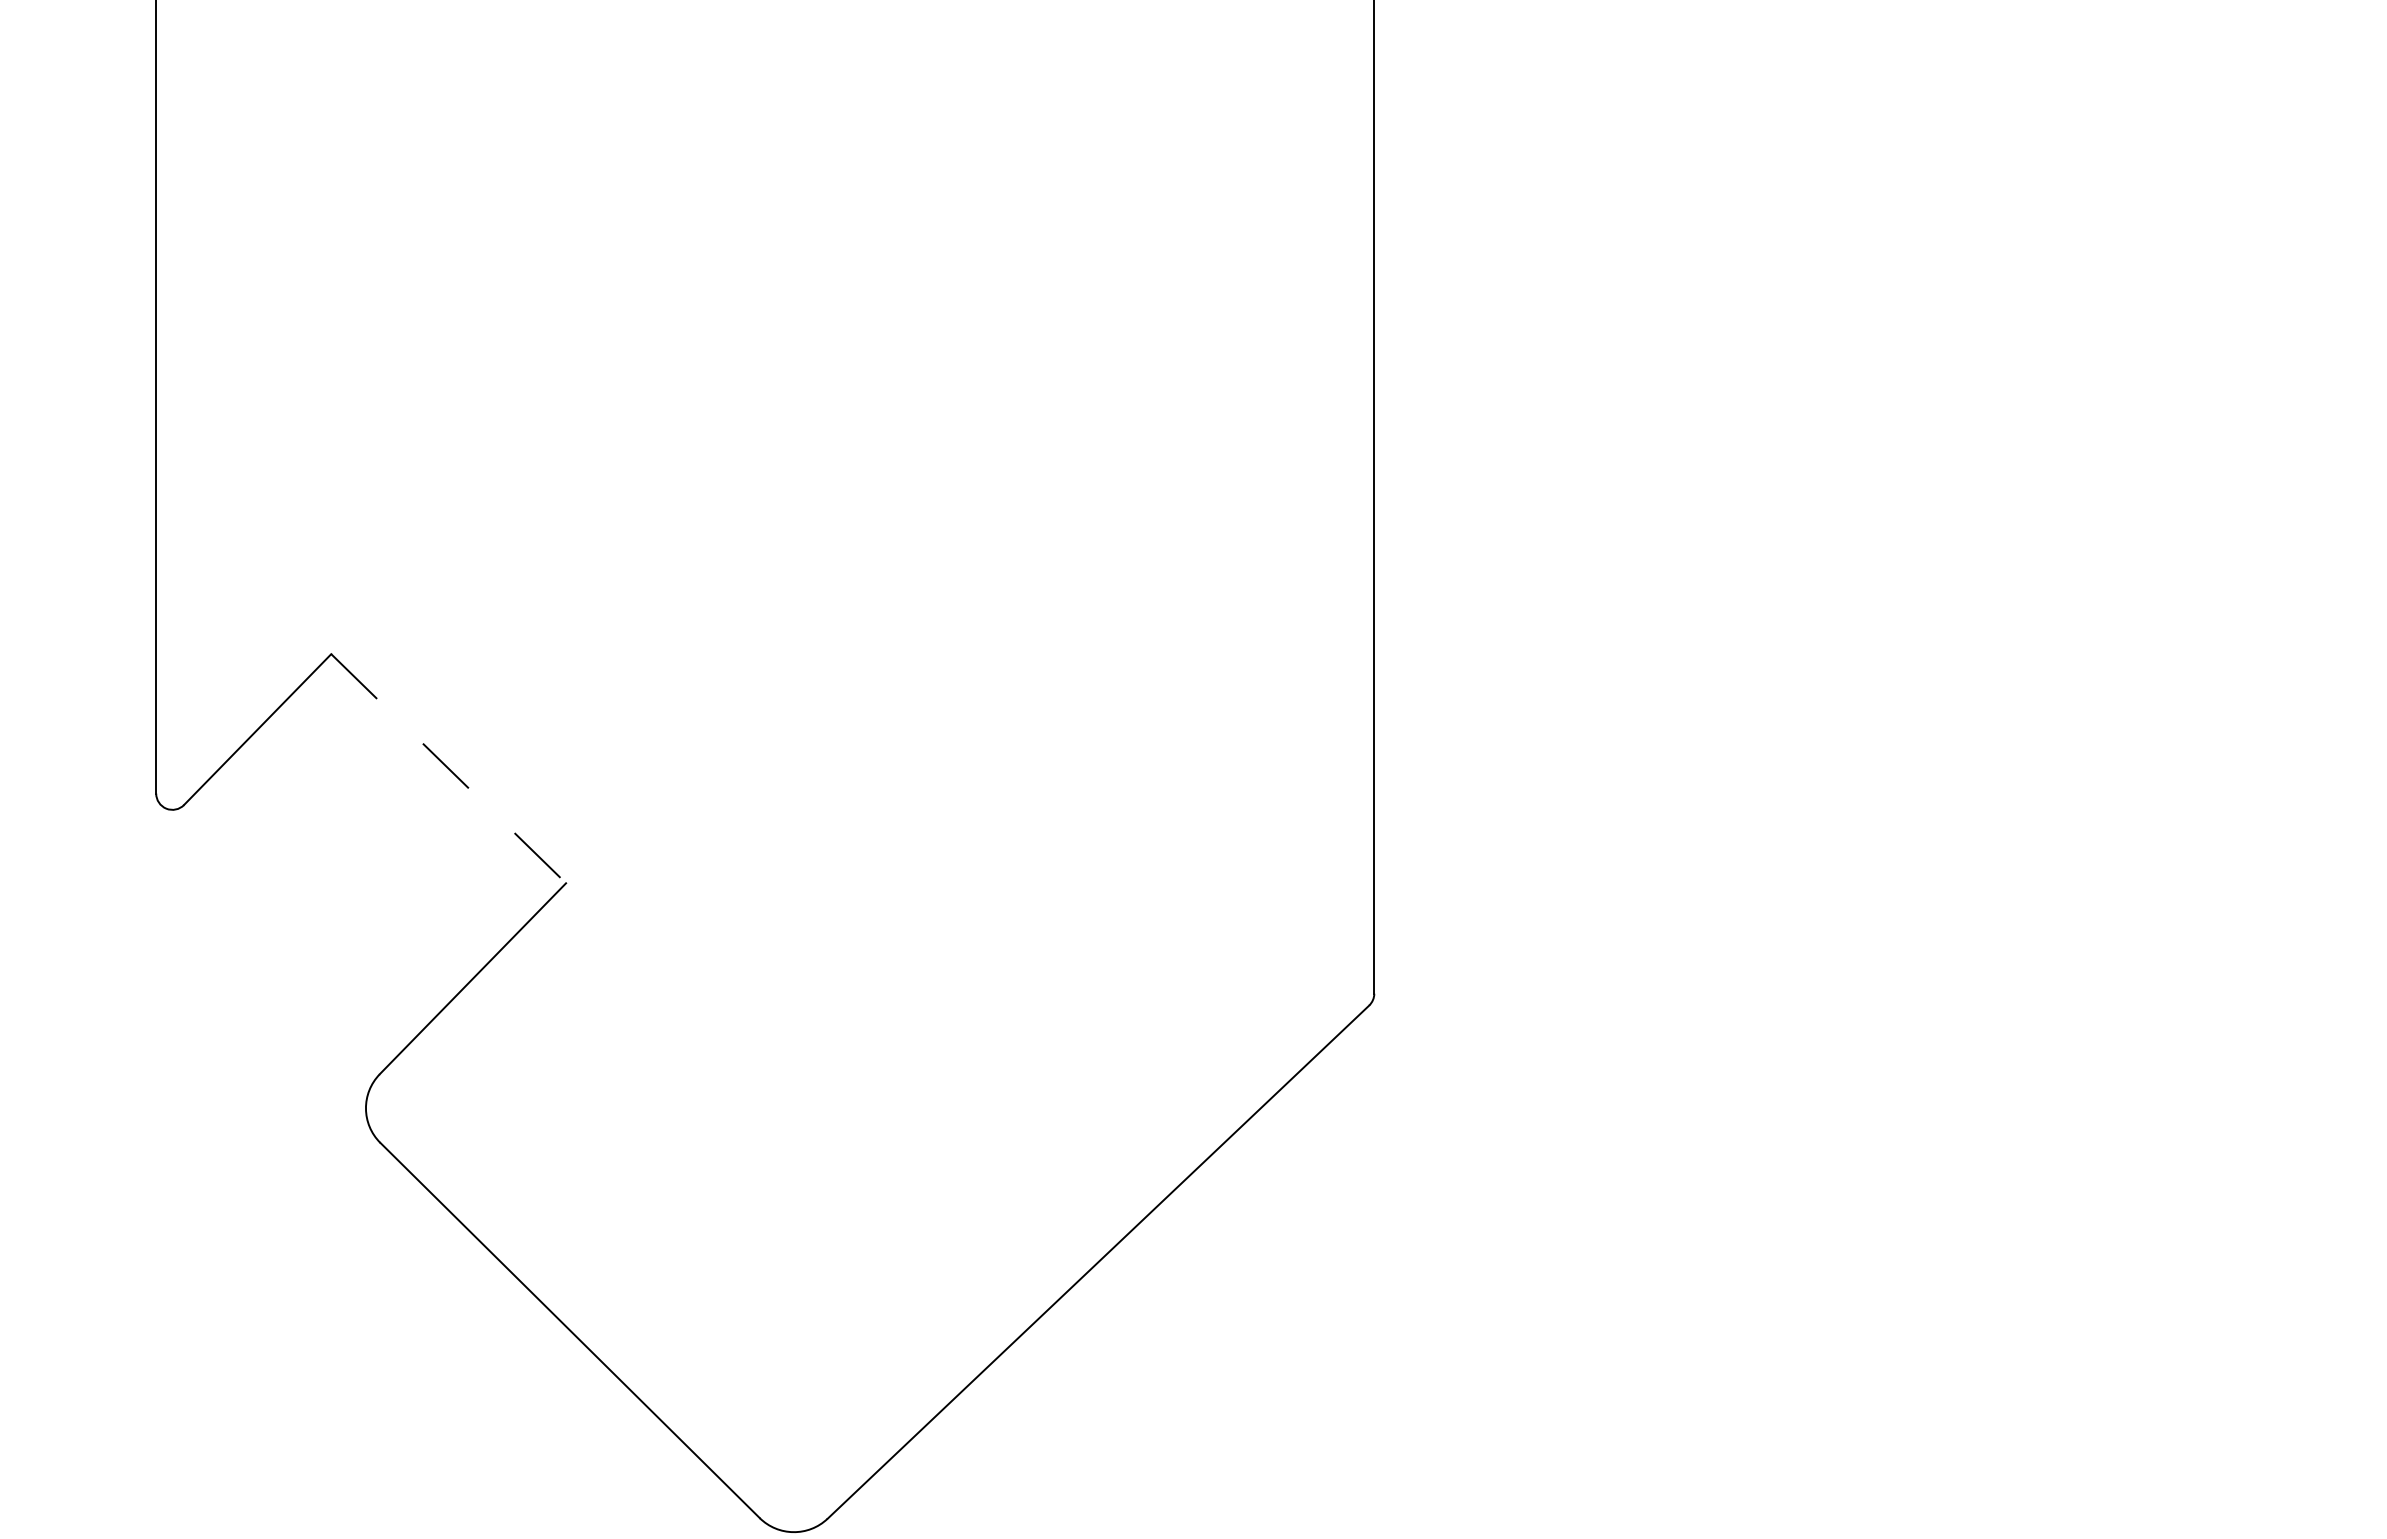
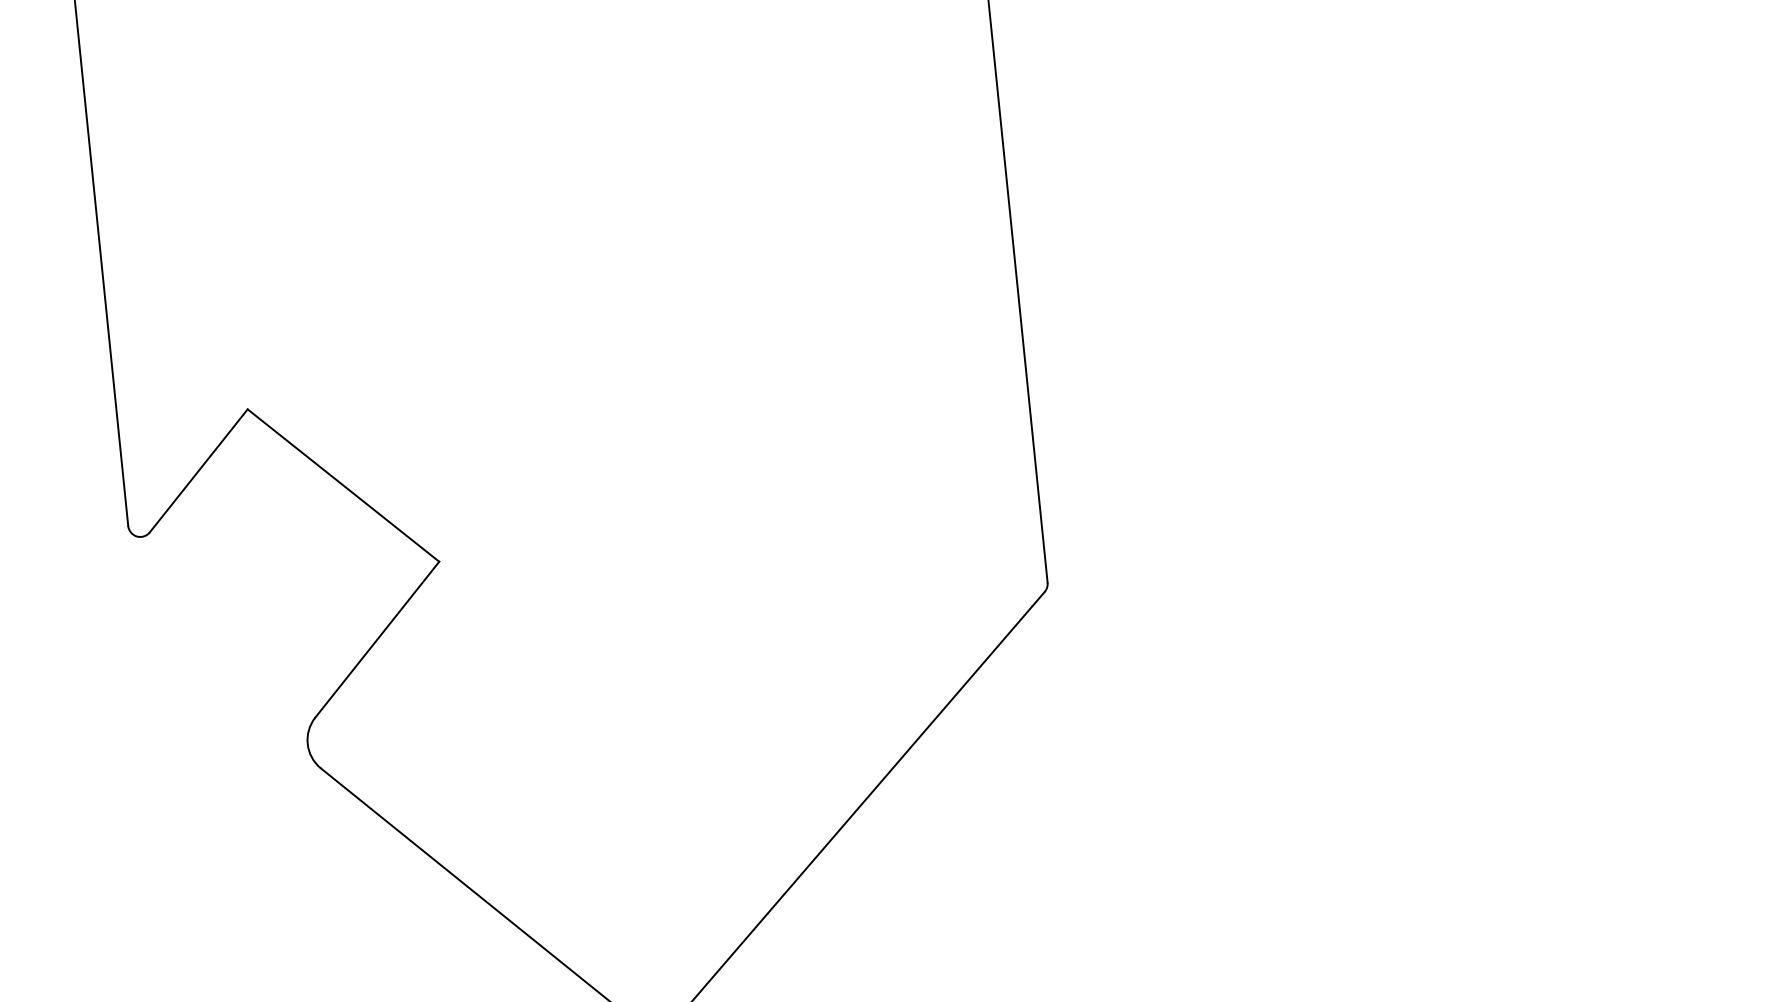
line: (449, 769) -> (344, 486), dashed -> solid

